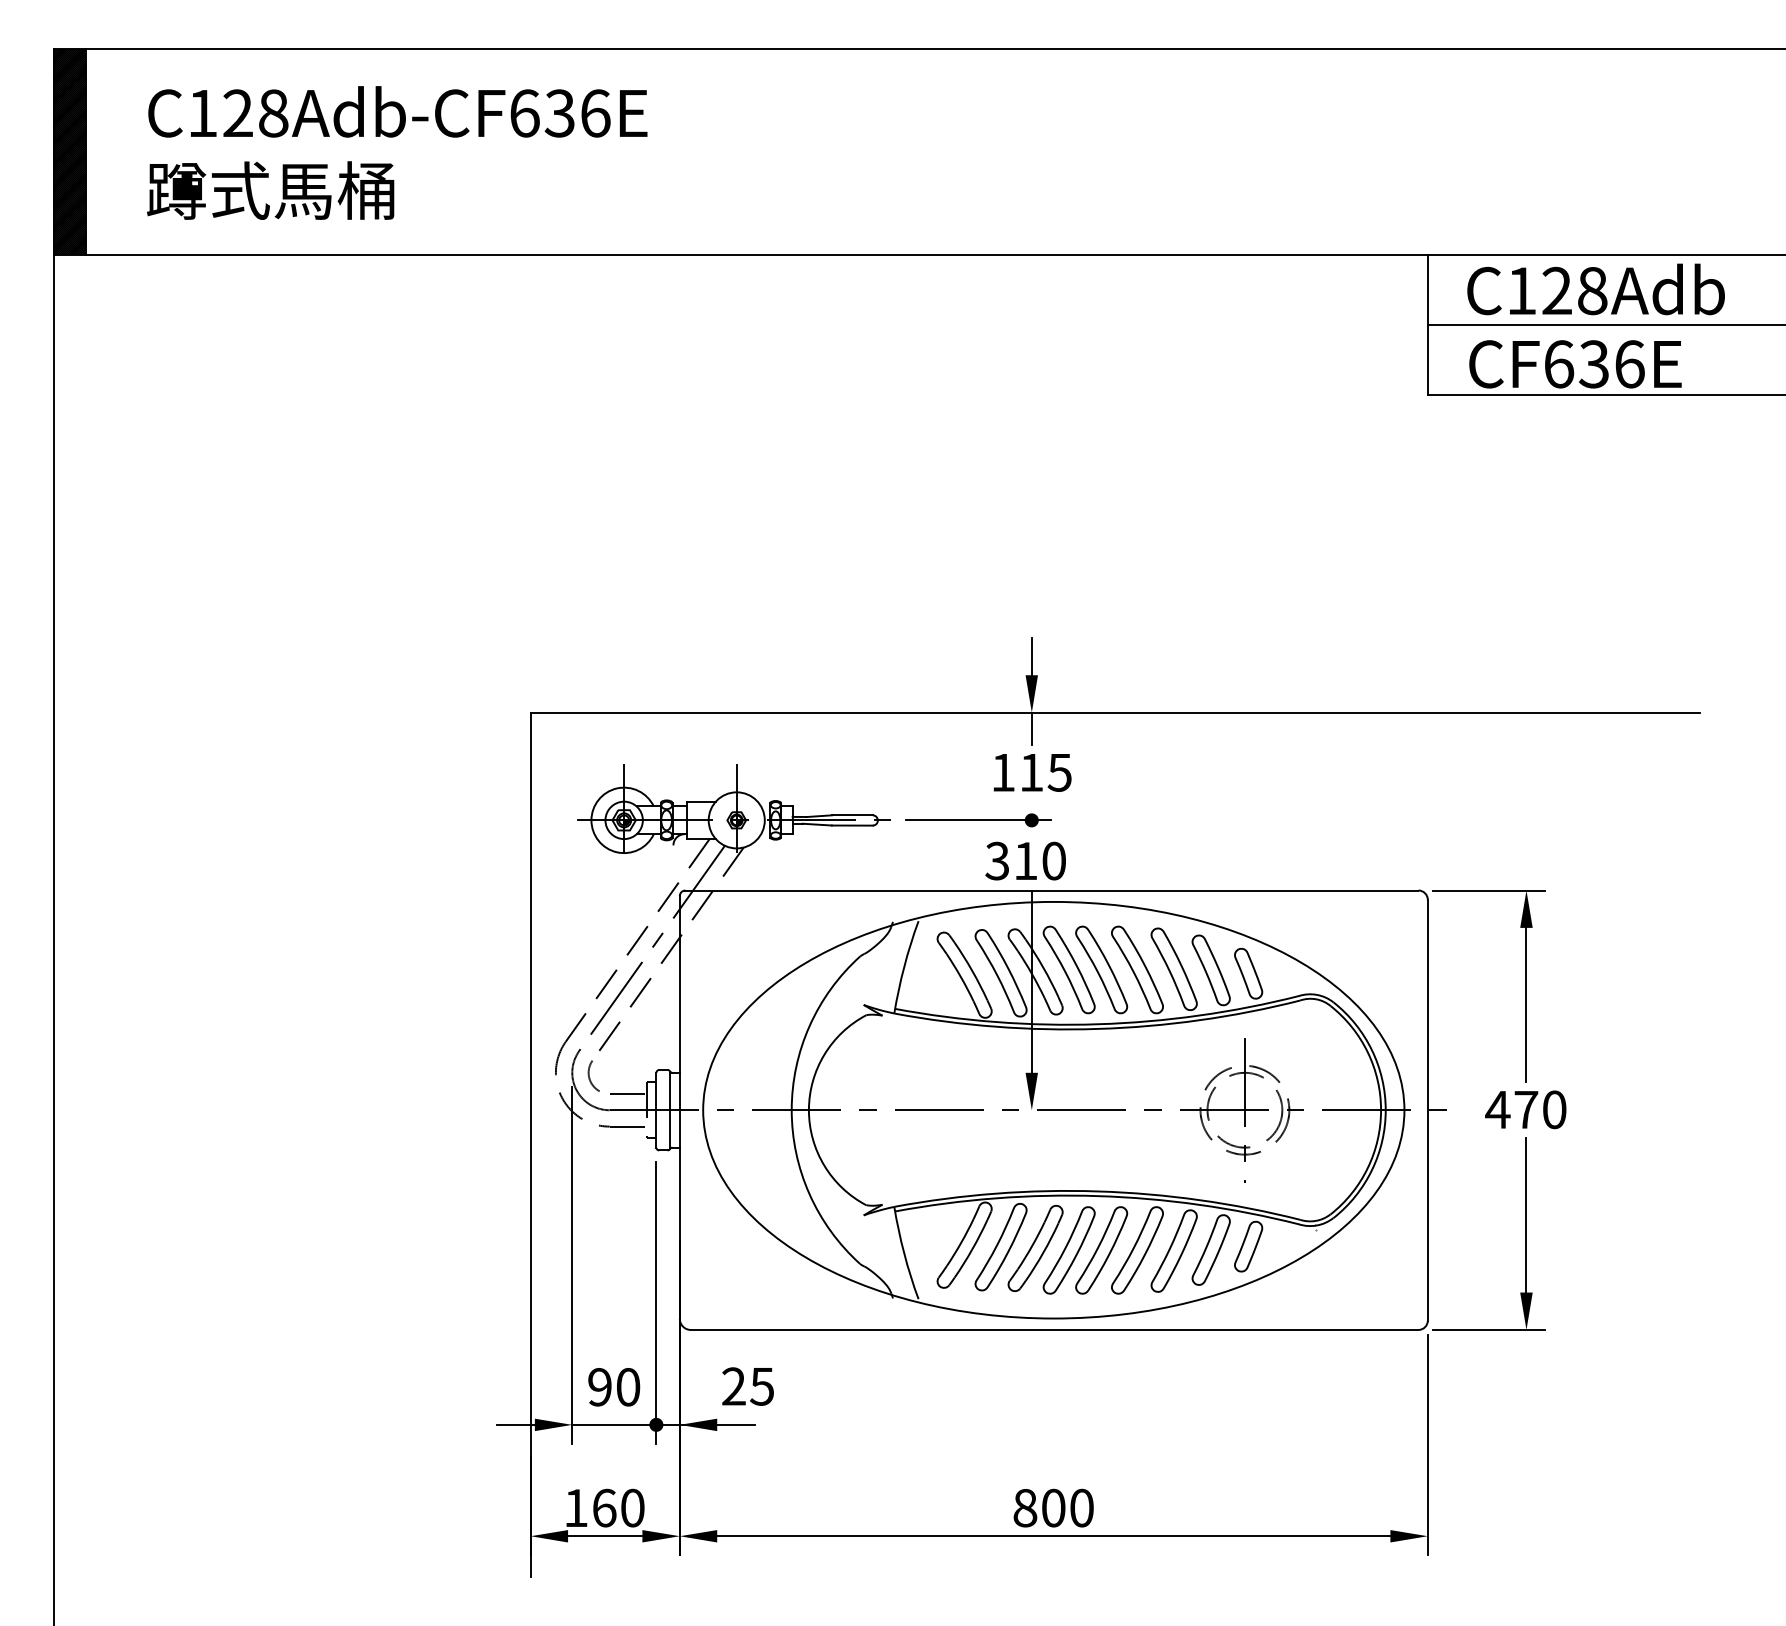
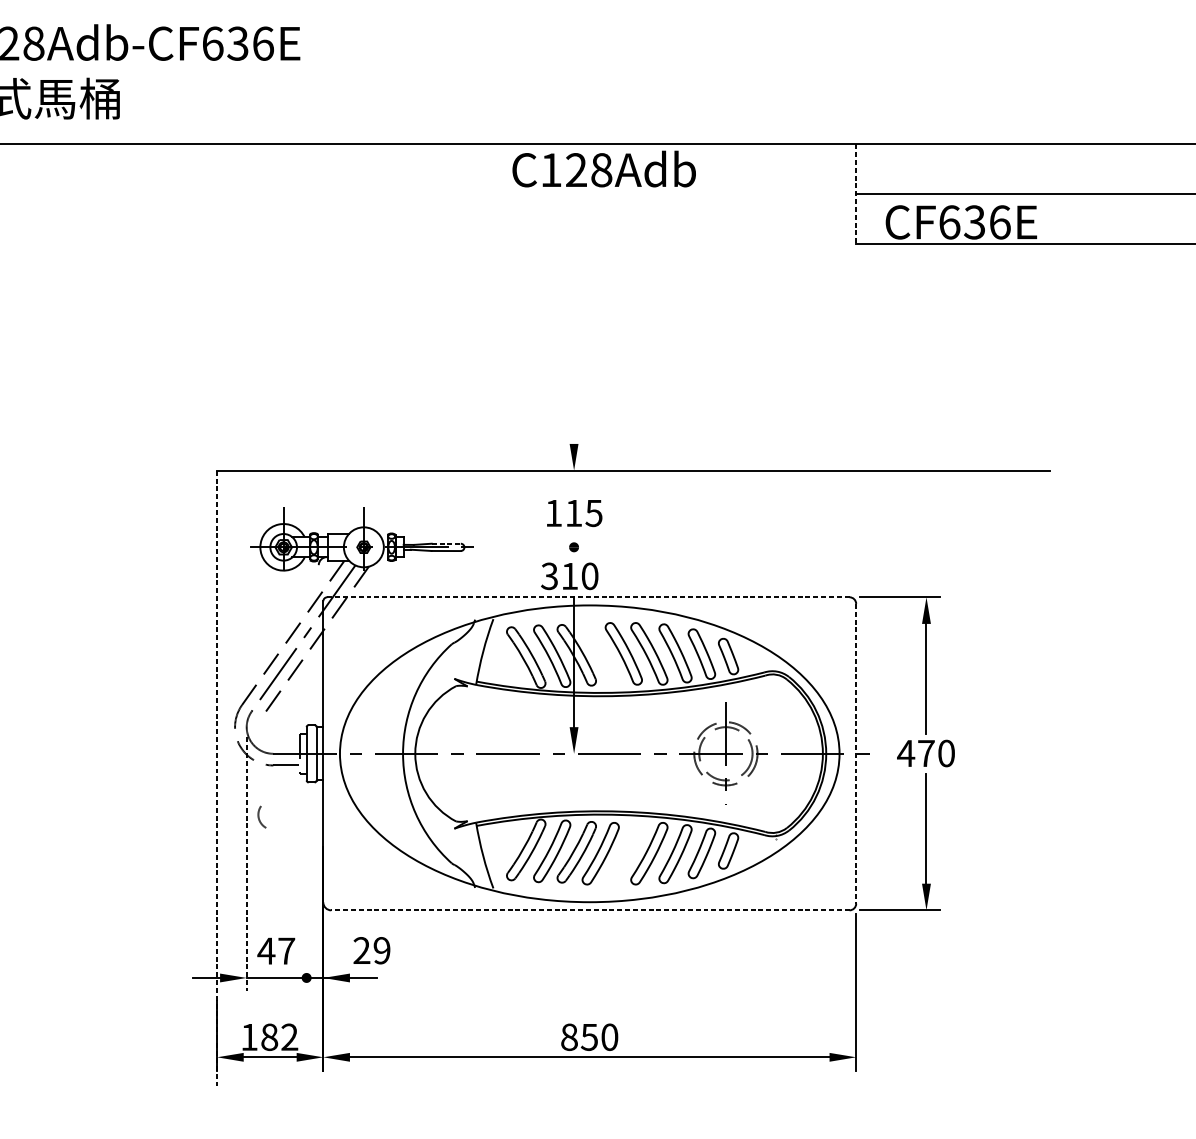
text: (1595, 289) -> (603, 169), moved
line: (1428, 325) -> (856, 194), solid -> dashed
line: (1031, 656) -> (573, 430), removed
line: (1031, 728) -> (573, 481), removed
line: (852, 815) -> (446, 543), solid -> dashed
line: (977, 820) -> (535, 547), removed
line: (1051, 890) -> (588, 597), solid -> dashed
part: (1068, 969) -> (600, 653), removed
arc: (590, 1077) -> (259, 818), moved
line: (628, 1093) -> (286, 741), removed
line: (1427, 1110) -> (855, 754), solid -> dashed
line: (530, 1145) -> (216, 778), solid -> dashed
part: (1101, 1250) -> (623, 853), removed
line: (572, 1265) -> (246, 864), solid -> dashed
line: (656, 1302) -> (306, 890), removed
line: (1054, 1329) -> (590, 910), solid -> dashed
text: (761, 1386) -> (381, 950), 25 -> 29
text: (613, 1387) -> (276, 951), 90 -> 47
text: (618, 1507) -> (279, 1036), 160 -> 182
text: (1053, 1507) -> (589, 1036), 800 -> 850

